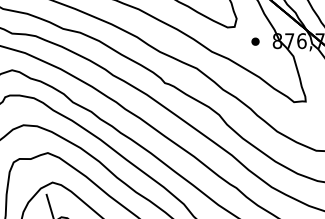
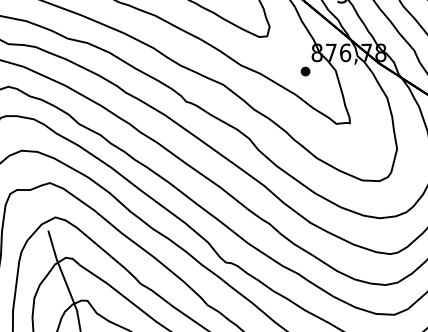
part: (255, 41) -> (305, 71), moved

